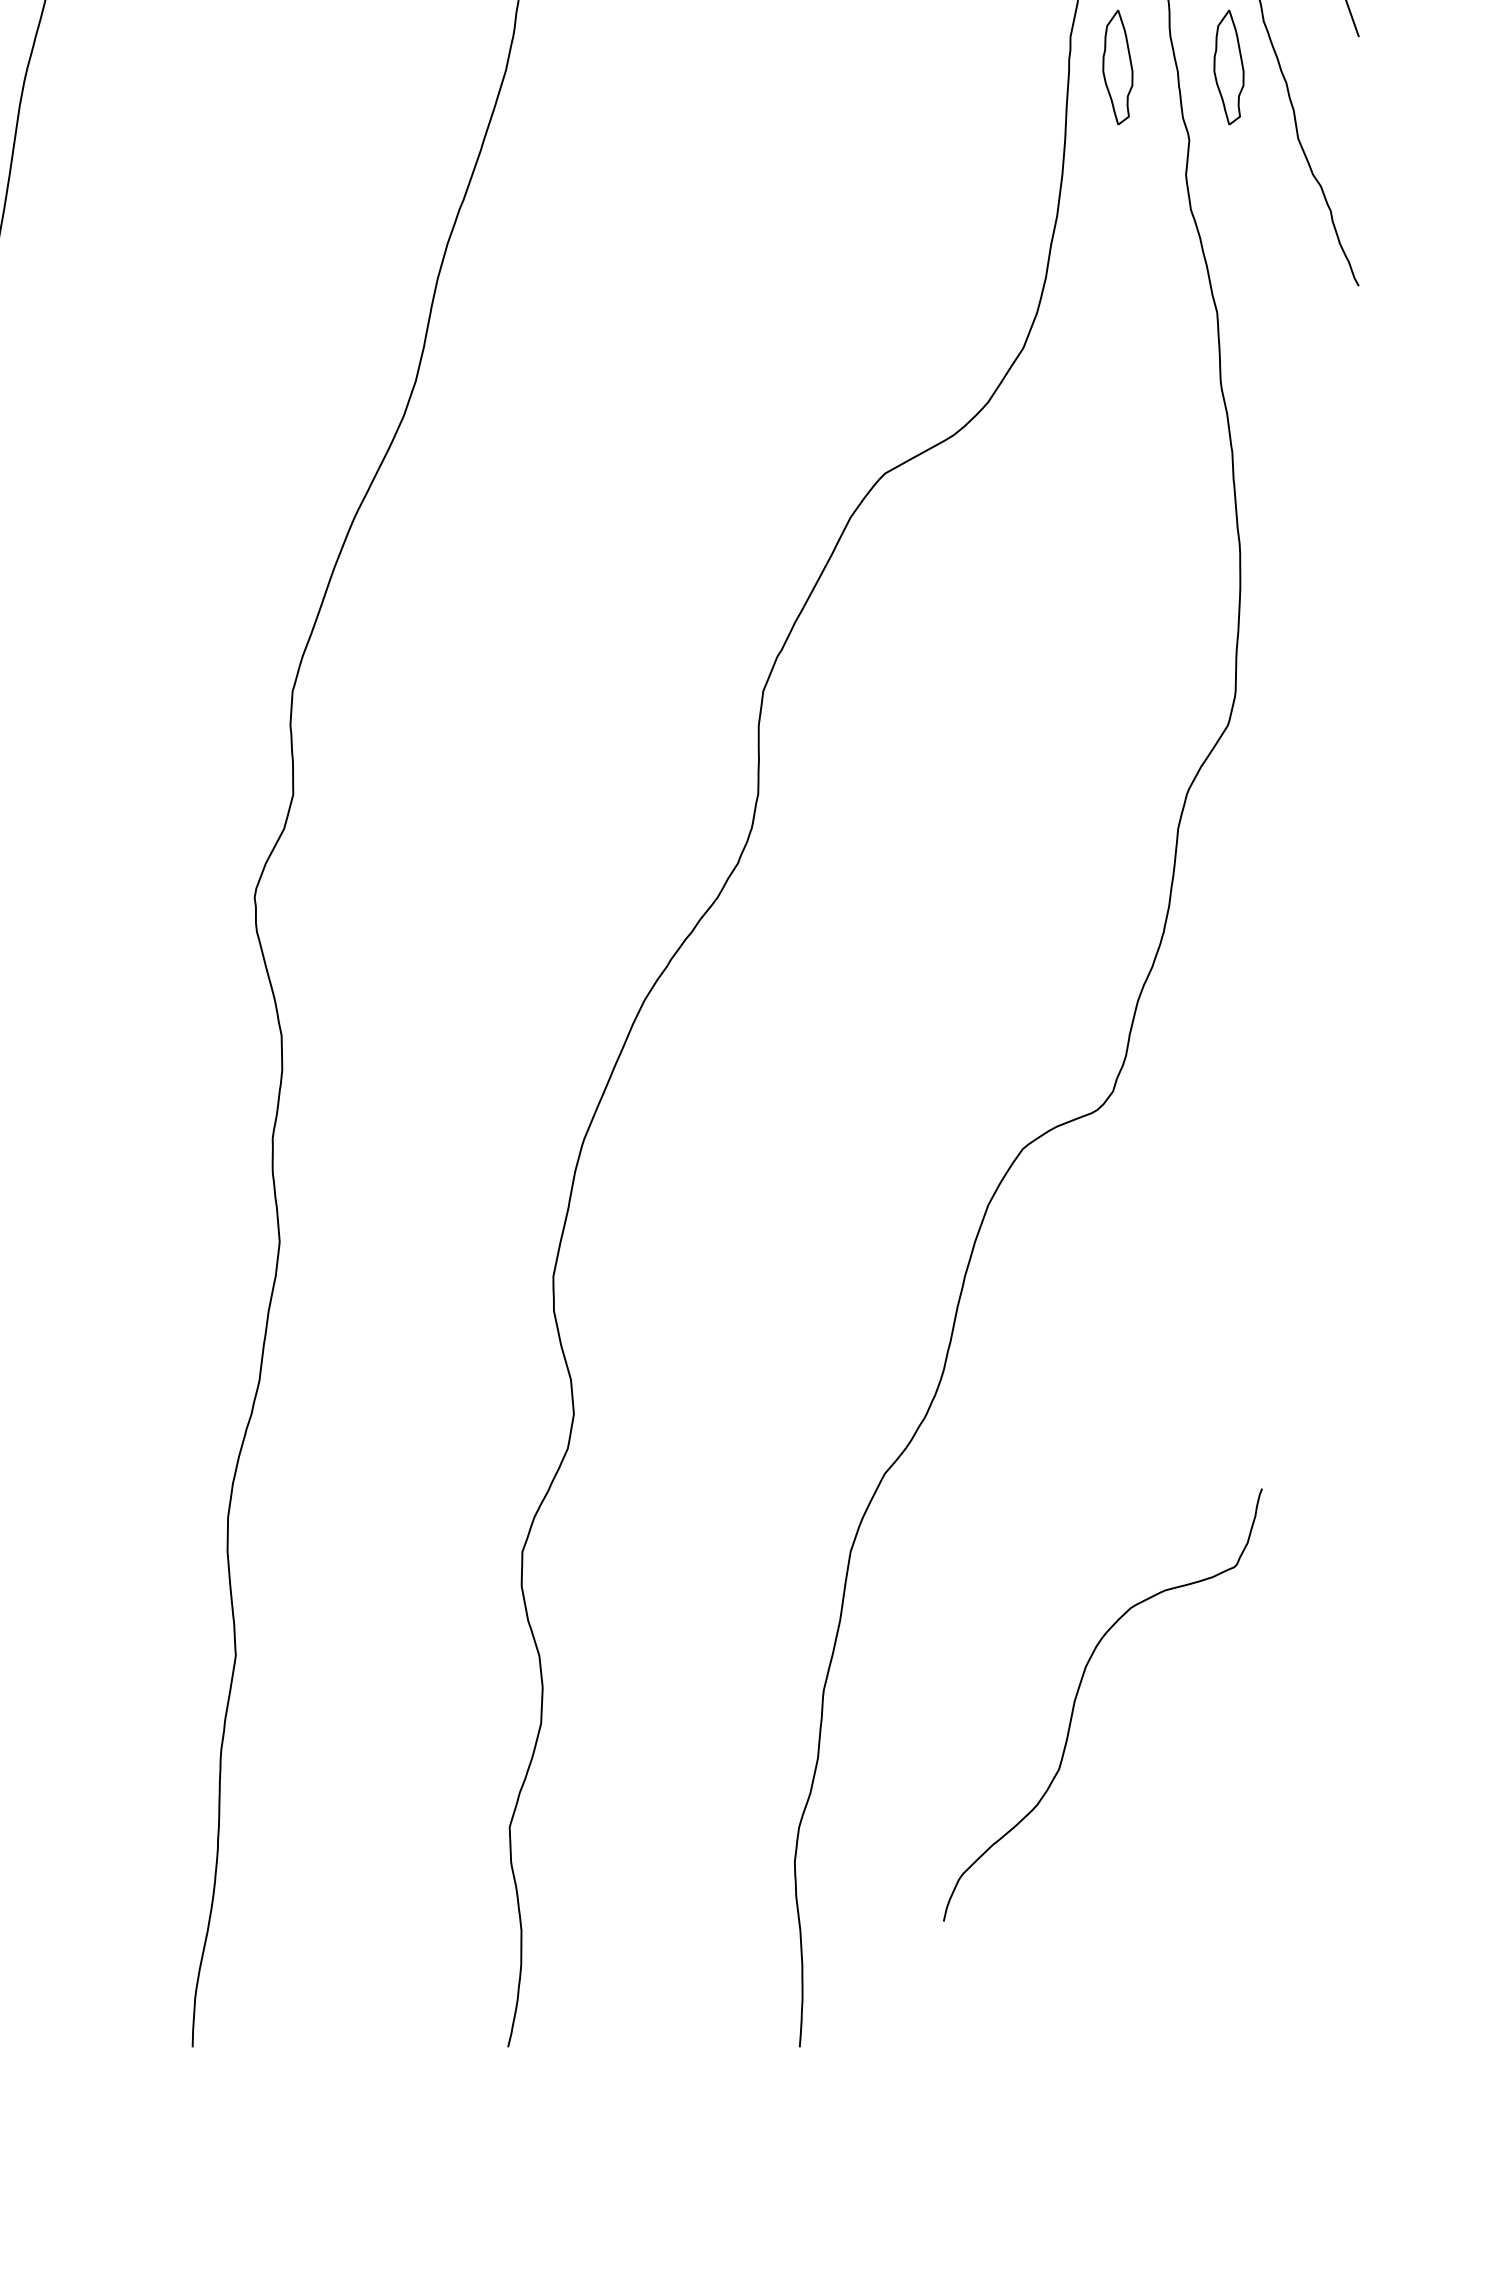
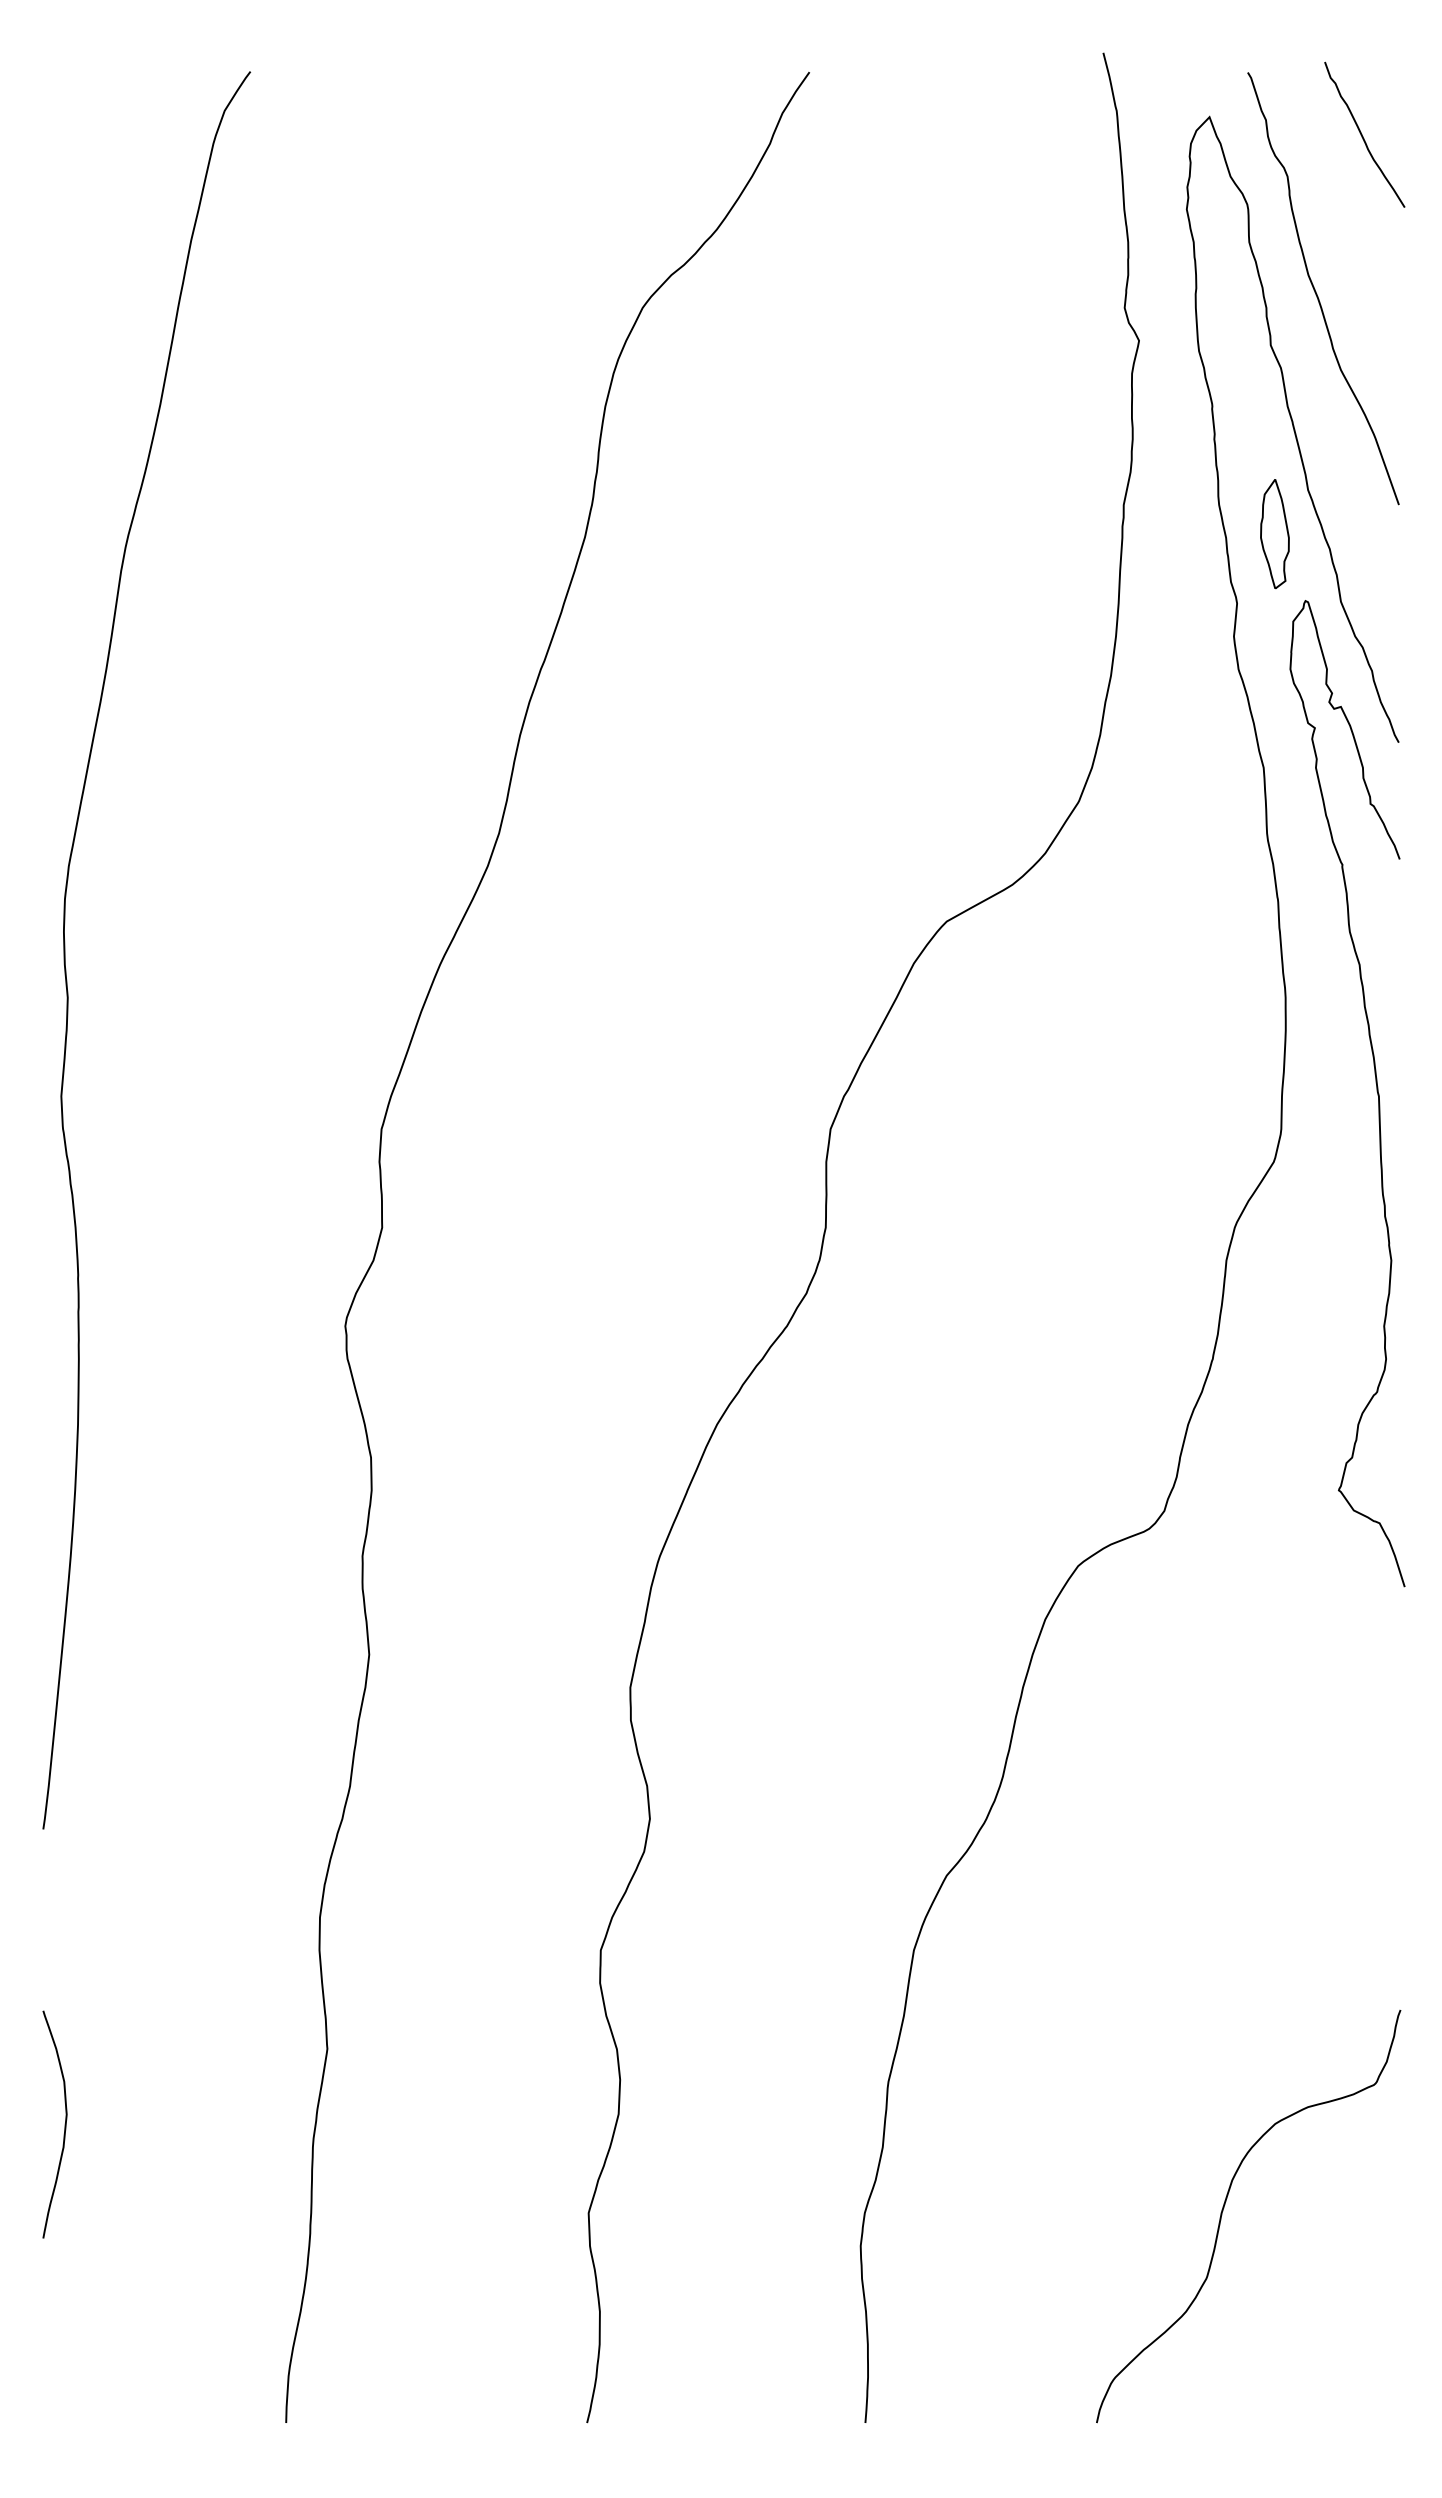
part: (1117, 67) -> (1168, 534), removed
curve: (1335, 651) -> (1376, 1091), added
curve: (1077, 1696) -> (1224, 2208), moved

